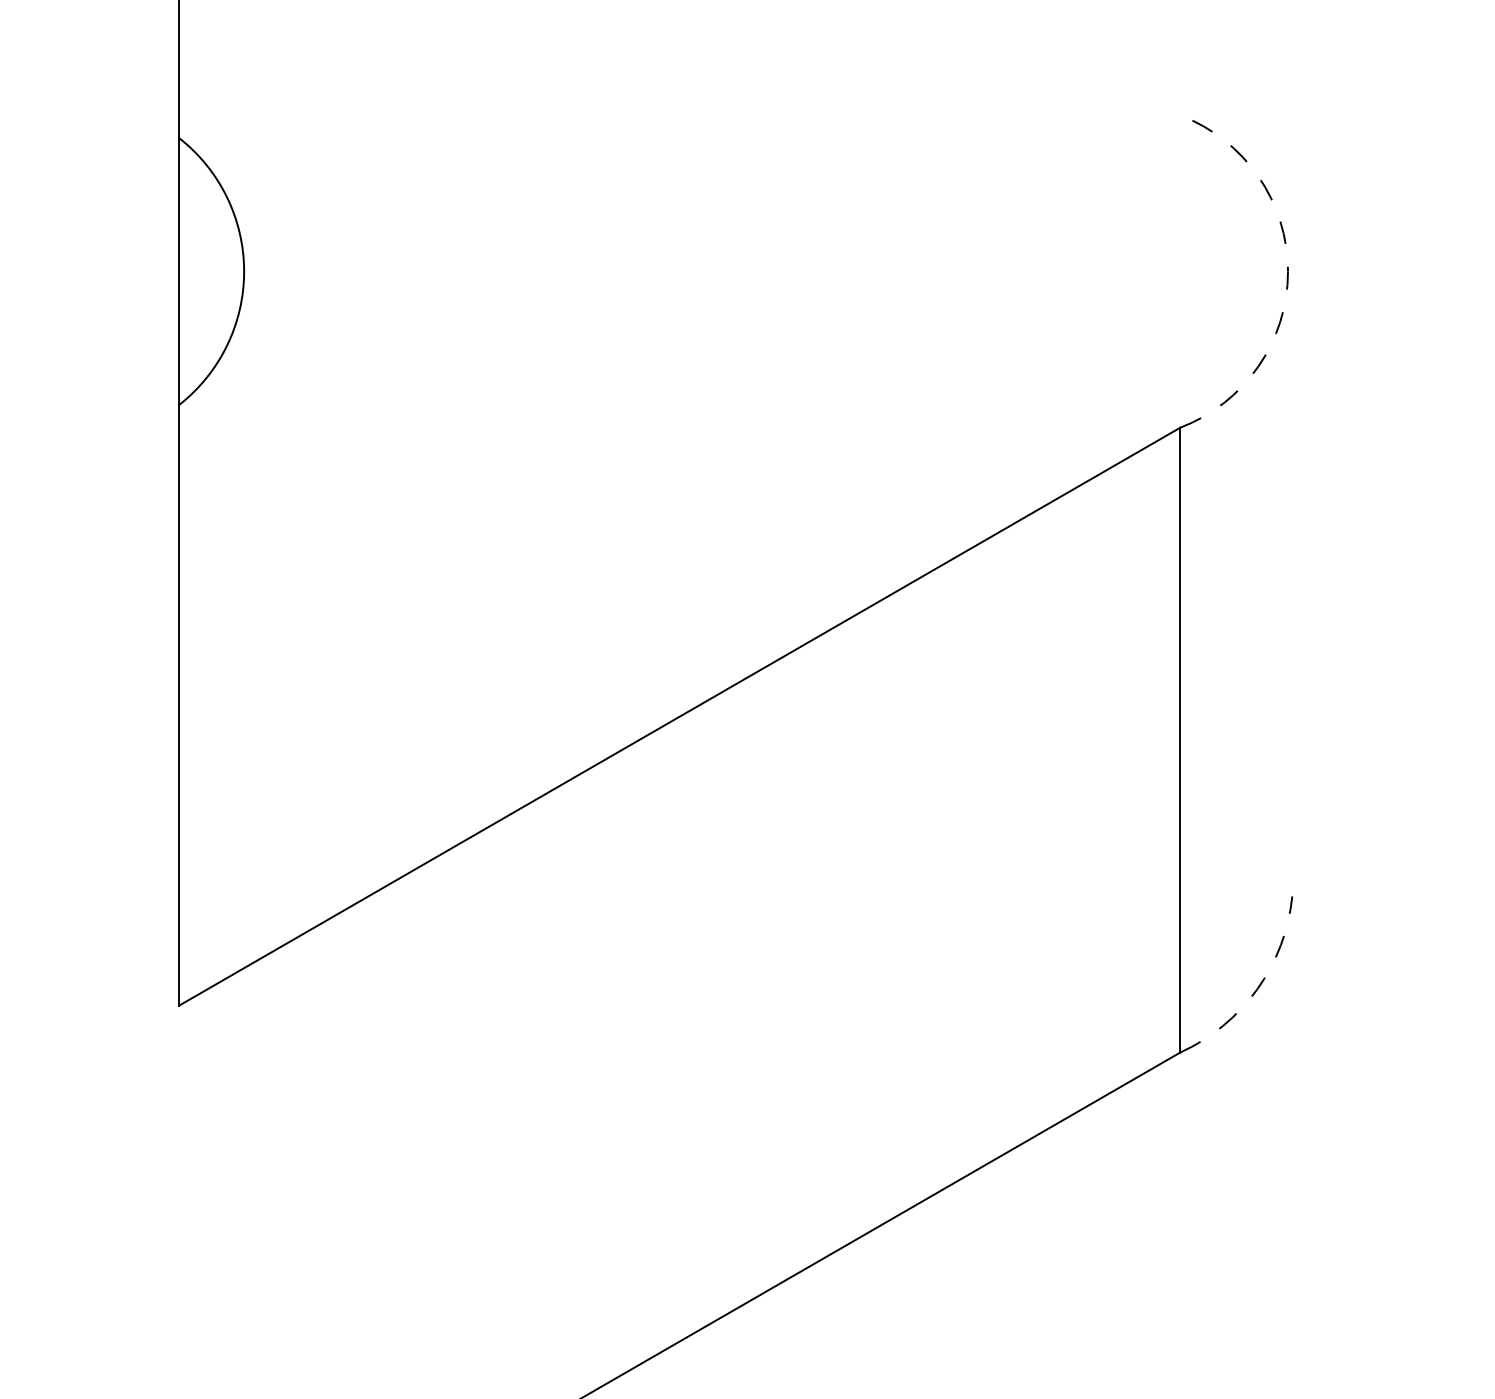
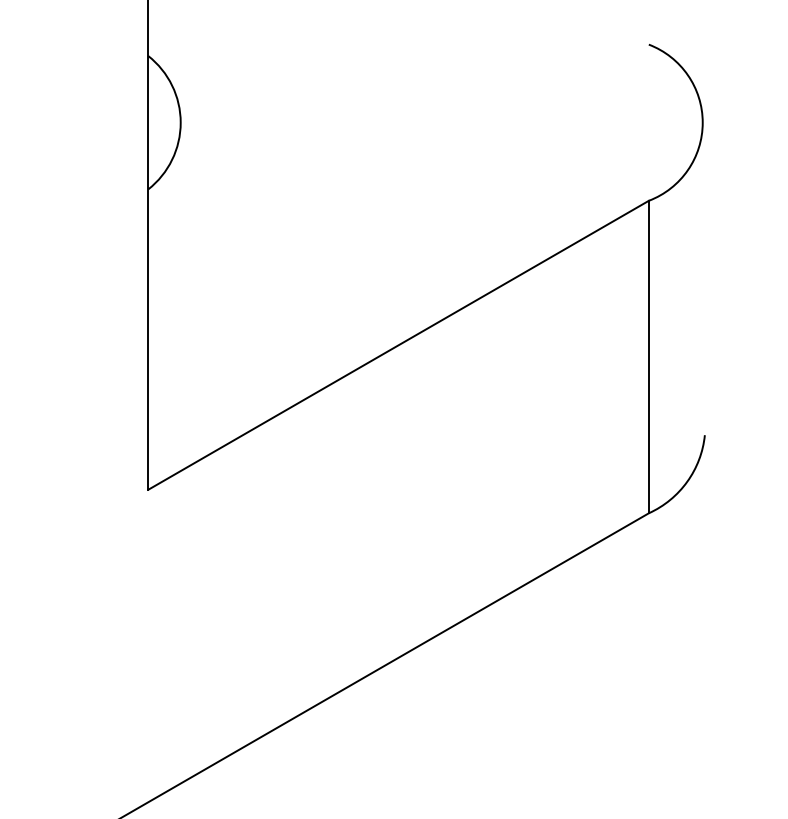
arc: (1287, 271) -> (702, 122), dashed -> solid
arc: (1257, 988) -> (687, 481), dashed -> solid

